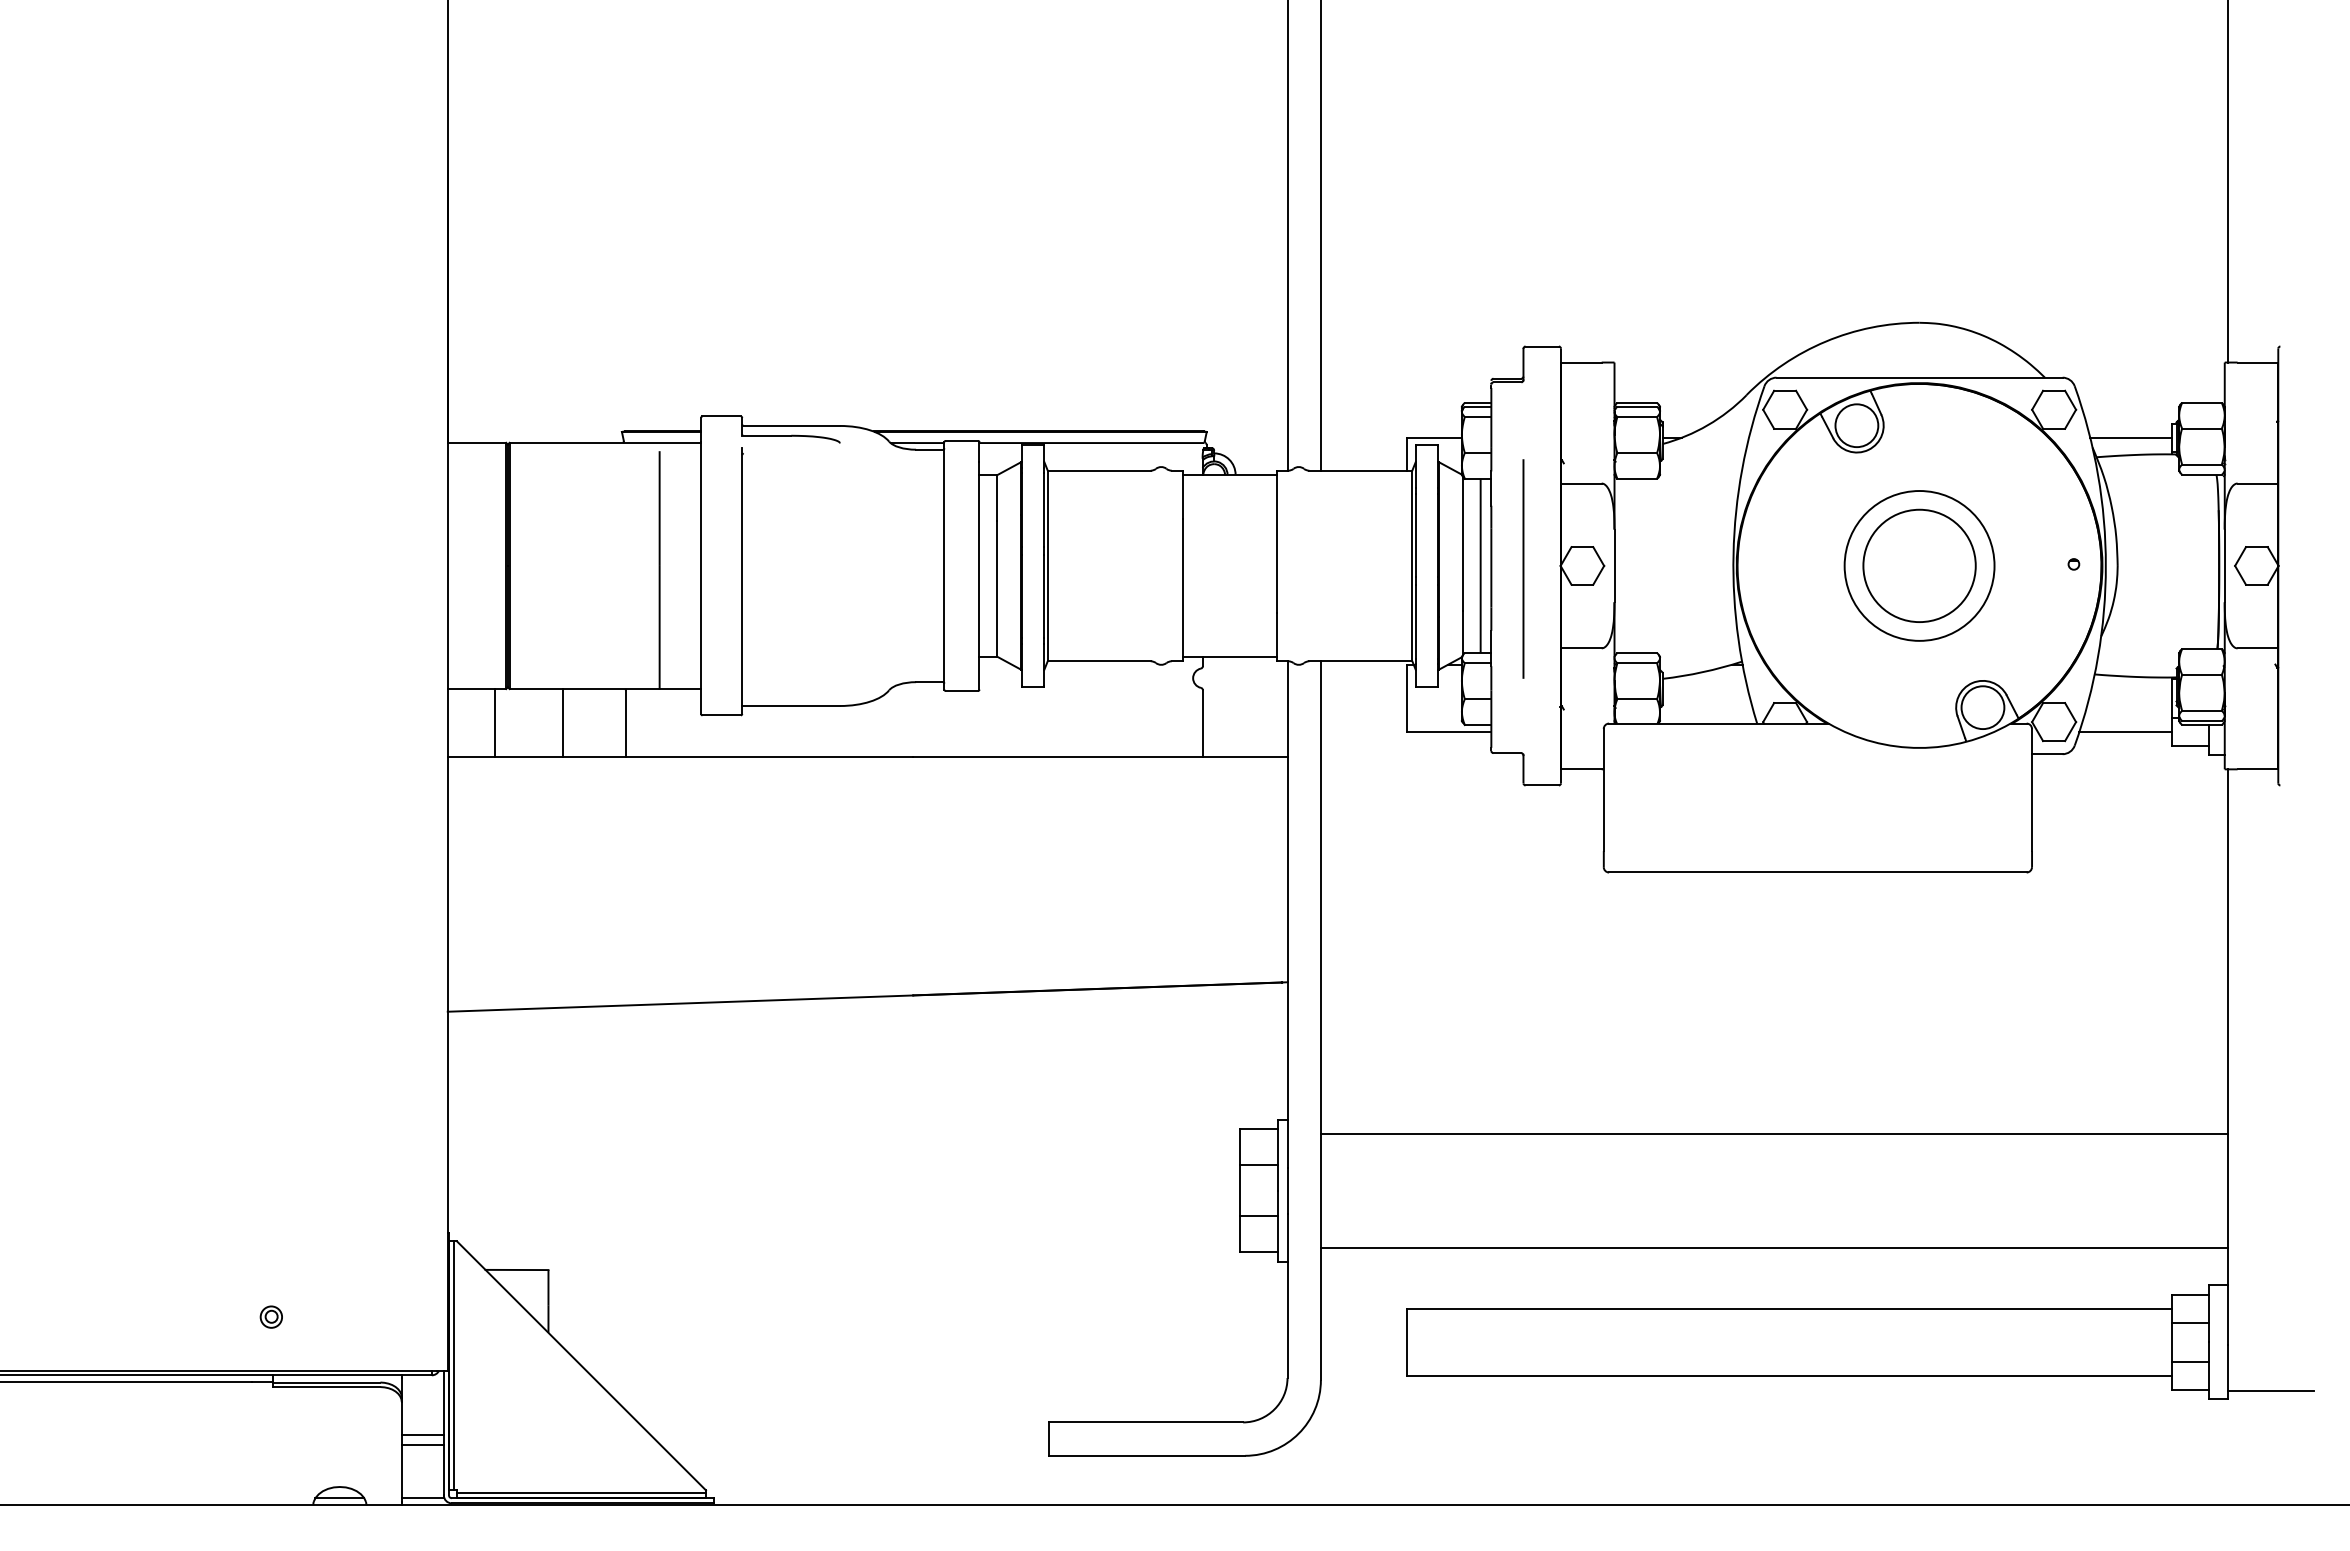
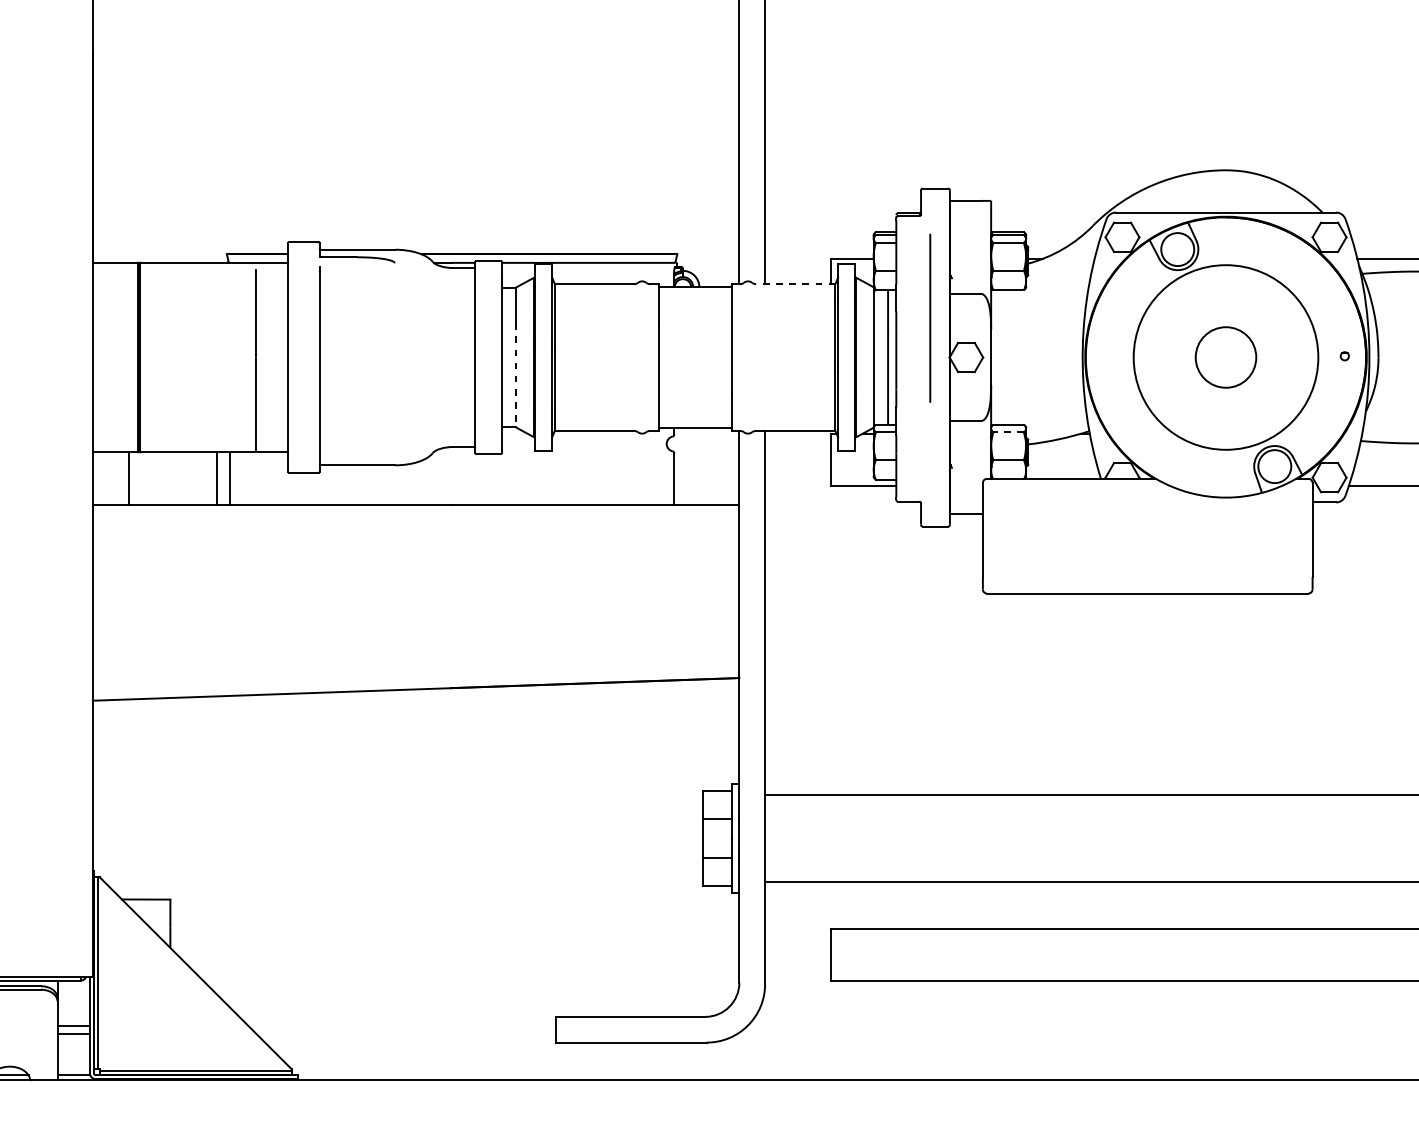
line: (1360, 470) -> (795, 284), solid -> dashed
circle: (1919, 565) -> (1225, 357), size x0.7
circle: (1919, 565) -> (1225, 357), size x1.6
line: (1523, 568) -> (930, 317), moved
line: (997, 589) -> (516, 375), solid -> dashed
line: (1637, 663) -> (1008, 432), solid -> dashed
line: (562, 723) -> (217, 478), moved

